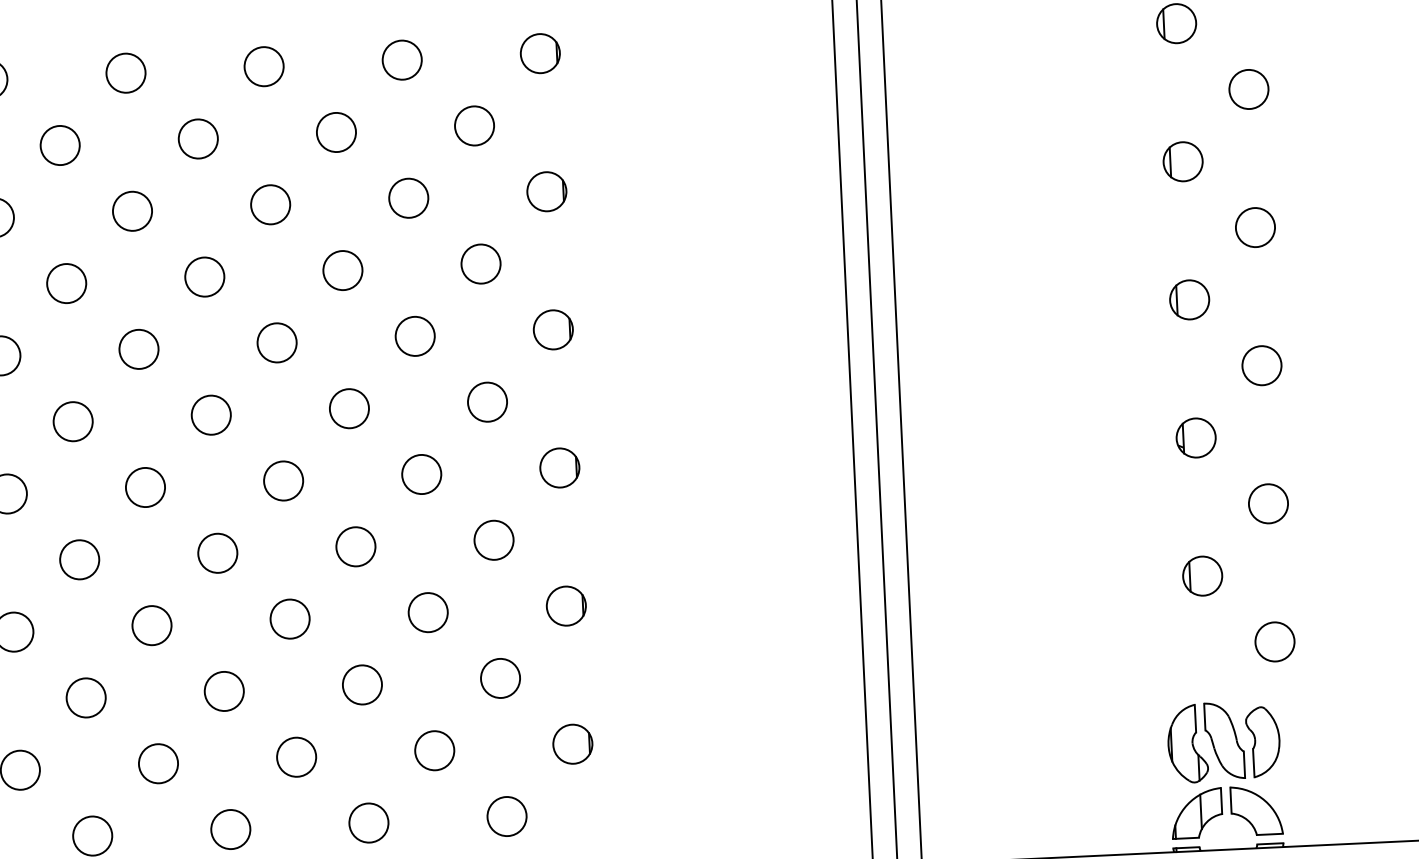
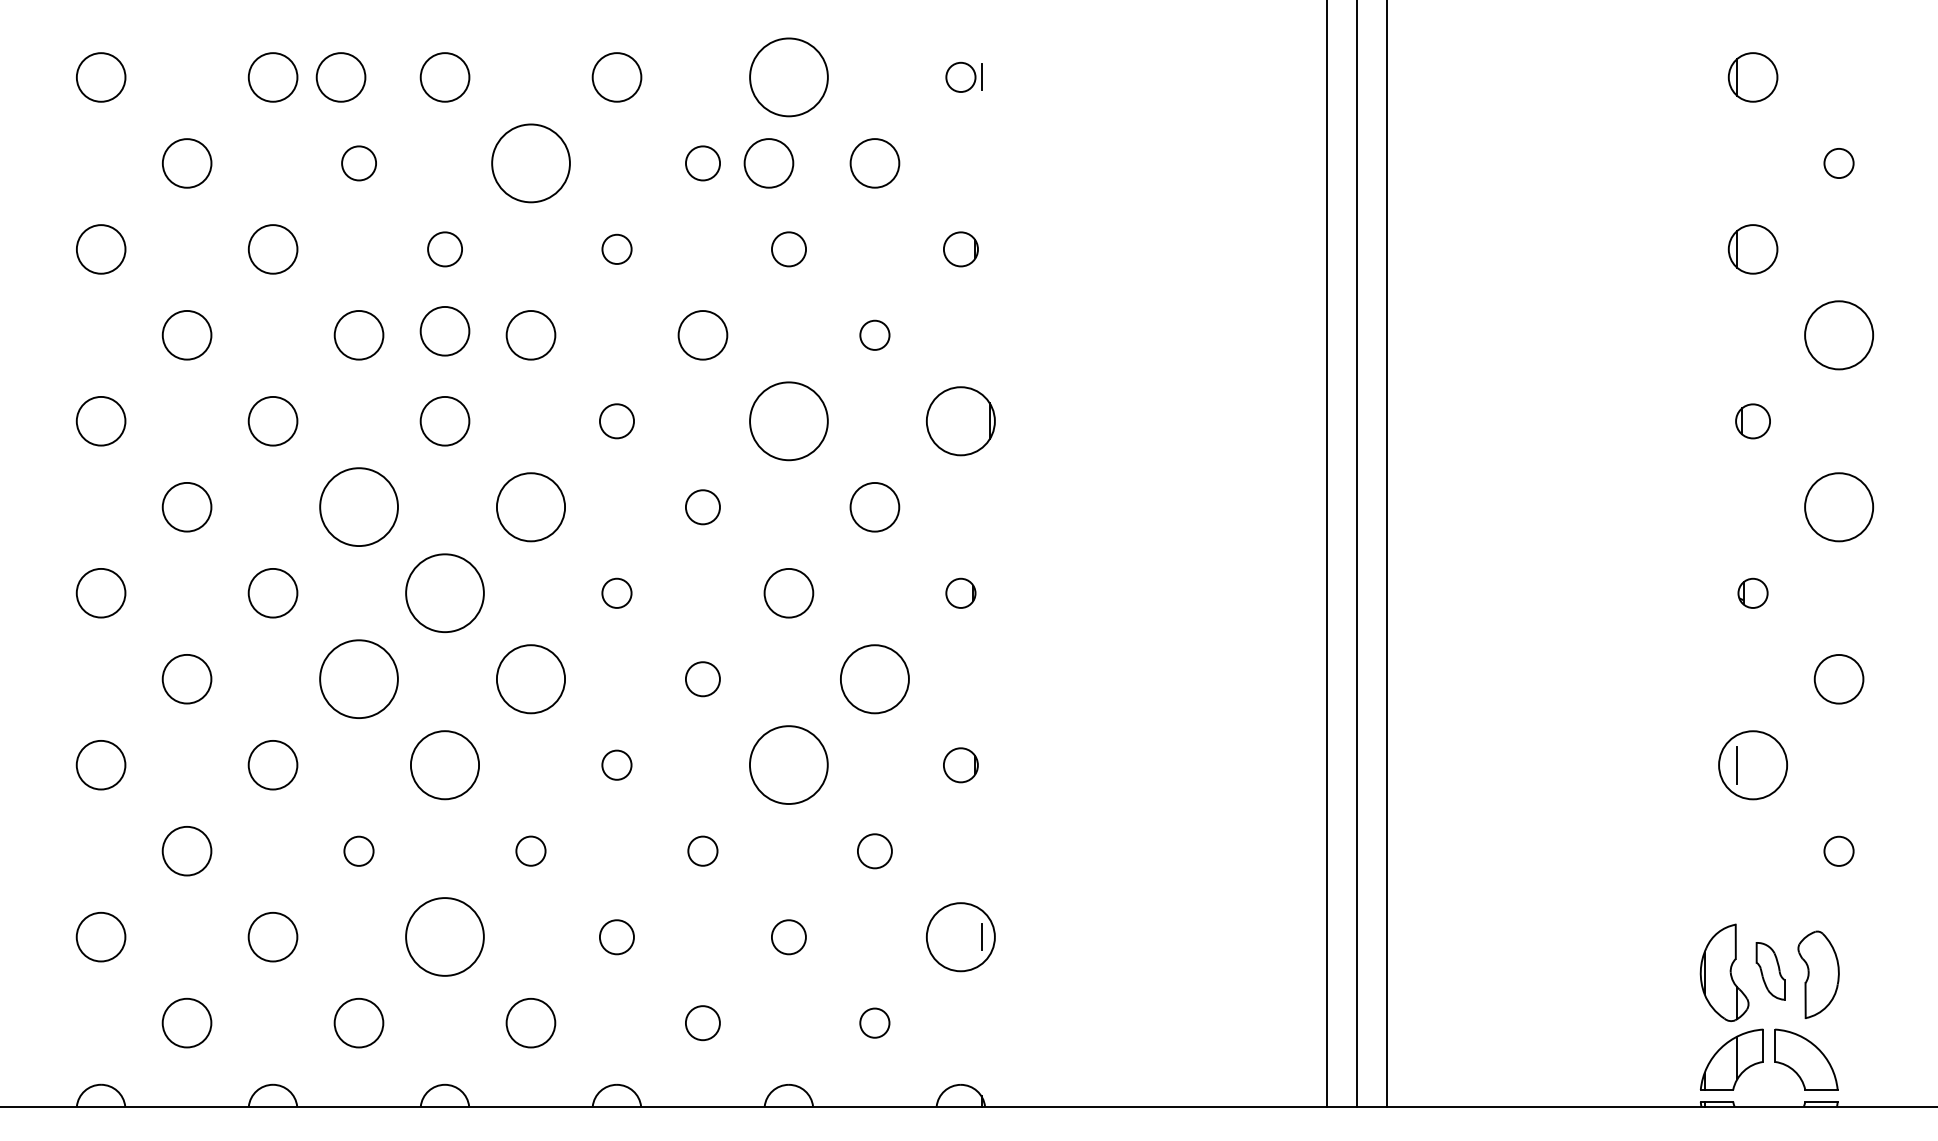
circle: (540, 53) -> (960, 77), size x0.6
circle: (401, 60) -> (788, 77), size x1.6
circle: (42, 77) -> (340, 77), added
circle: (1248, 89) -> (1838, 163), size x0.6
circle: (389, 130) -> (768, 163), added
circle: (336, 132) -> (702, 163), size x0.7
circle: (197, 139) -> (530, 163), size x1.6
circle: (59, 145) -> (358, 163), size x0.7
part: (546, 191) -> (960, 249), size x0.7
circle: (408, 198) -> (788, 249), size x0.7
circle: (270, 204) -> (616, 249), size x0.6
circle: (132, 211) -> (444, 249), size x0.7
circle: (1255, 227) -> (1838, 335), size x1.4
circle: (480, 264) -> (874, 335), size x0.6
circle: (135, 277) -> (444, 331), added
part: (1189, 300) -> (1752, 421), size x0.7
part: (553, 330) -> (960, 421), size x1.4
circle: (414, 336) -> (788, 421), size x1.6
circle: (276, 342) -> (616, 420), size x0.7
circle: (1261, 365) -> (1838, 507), size x1.4
circle: (349, 408) -> (702, 506), size x0.7
circle: (210, 414) -> (530, 506), size x1.4
circle: (72, 421) -> (358, 507), size x1.6
part: (1195, 438) -> (1752, 593), size x0.6
part: (559, 468) -> (960, 593), size x0.6
circle: (283, 481) -> (616, 593), size x0.6
circle: (145, 486) -> (444, 592), size x1.6
circle: (493, 539) -> (874, 678), size x1.4
circle: (355, 546) -> (702, 678), size x0.7
circle: (217, 552) -> (530, 678), size x1.4
circle: (79, 559) -> (358, 678), size x1.6
circle: (1202, 575) -> (1752, 764), size x1.4
part: (566, 606) -> (960, 765), size x0.7
circle: (427, 612) -> (788, 765), size x1.6
circle: (289, 618) -> (616, 764), size x0.6
circle: (151, 625) -> (444, 764), size x1.4
circle: (1274, 642) -> (1838, 851), size x0.6
circle: (500, 678) -> (874, 851), size x0.7
circle: (362, 684) -> (702, 850), size x0.6
circle: (223, 690) -> (530, 850), size x0.6
circle: (85, 698) -> (358, 851), size x0.6
part: (1224, 741) -> (1770, 971), size x0.6
circle: (572, 743) -> (960, 936), size x1.4
circle: (434, 751) -> (788, 937), size x0.7
circle: (296, 757) -> (616, 937), size x0.7
circle: (158, 764) -> (444, 937), size x1.6
circle: (506, 816) -> (874, 1022), size x0.6
circle: (368, 822) -> (702, 1022), size x0.7

